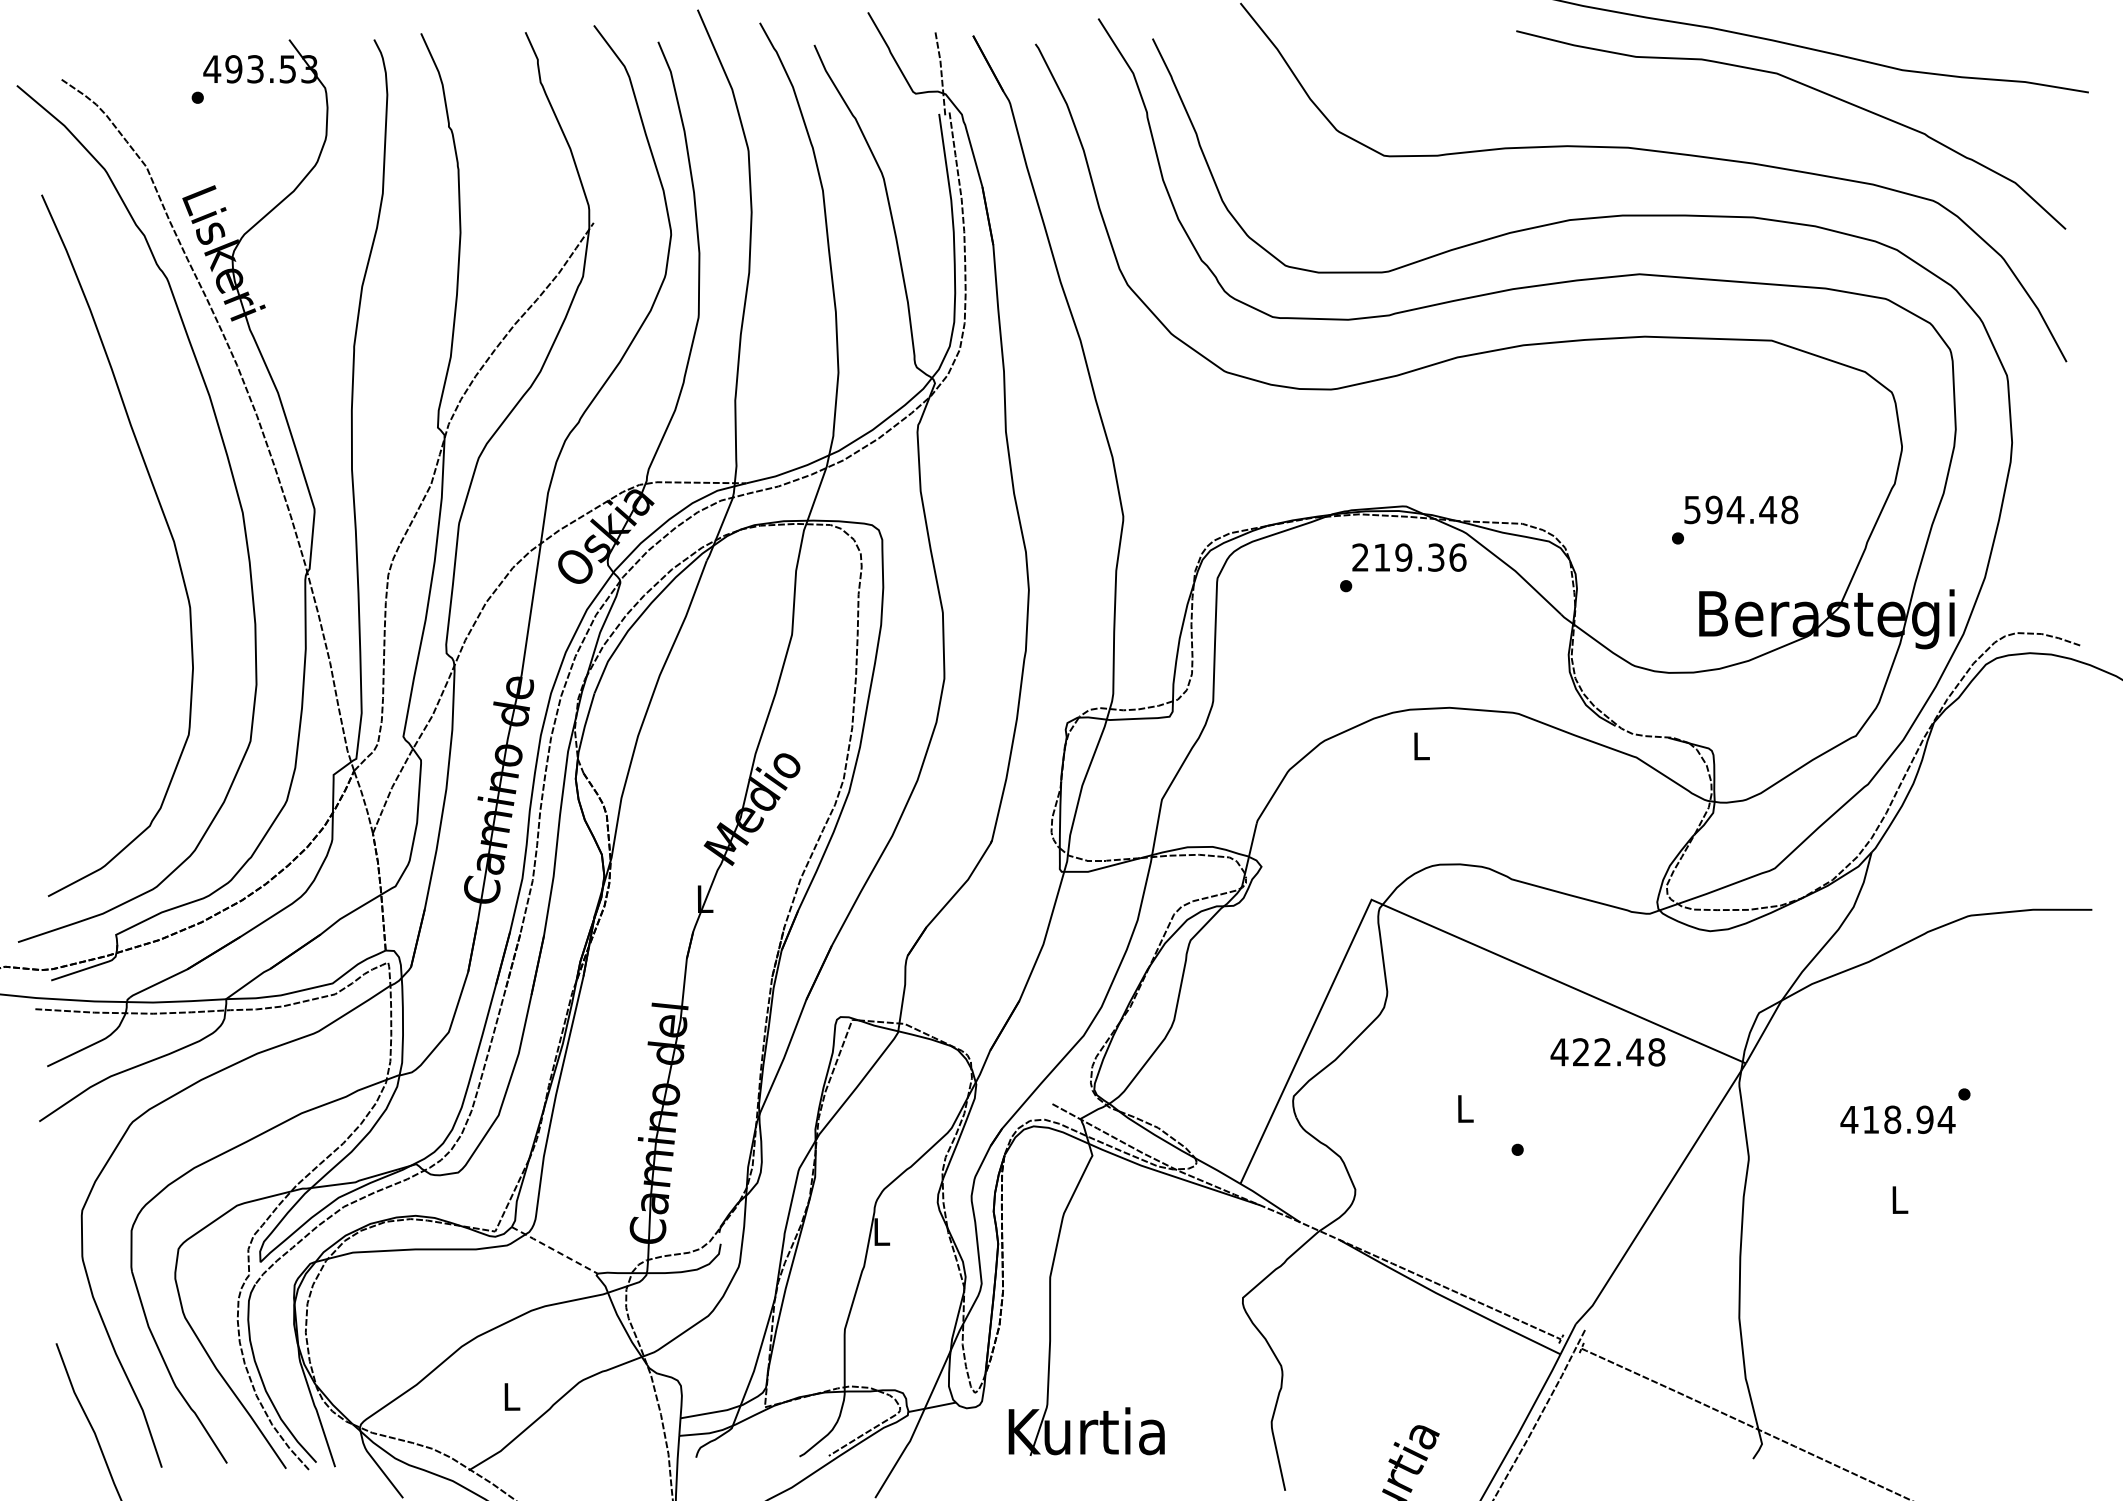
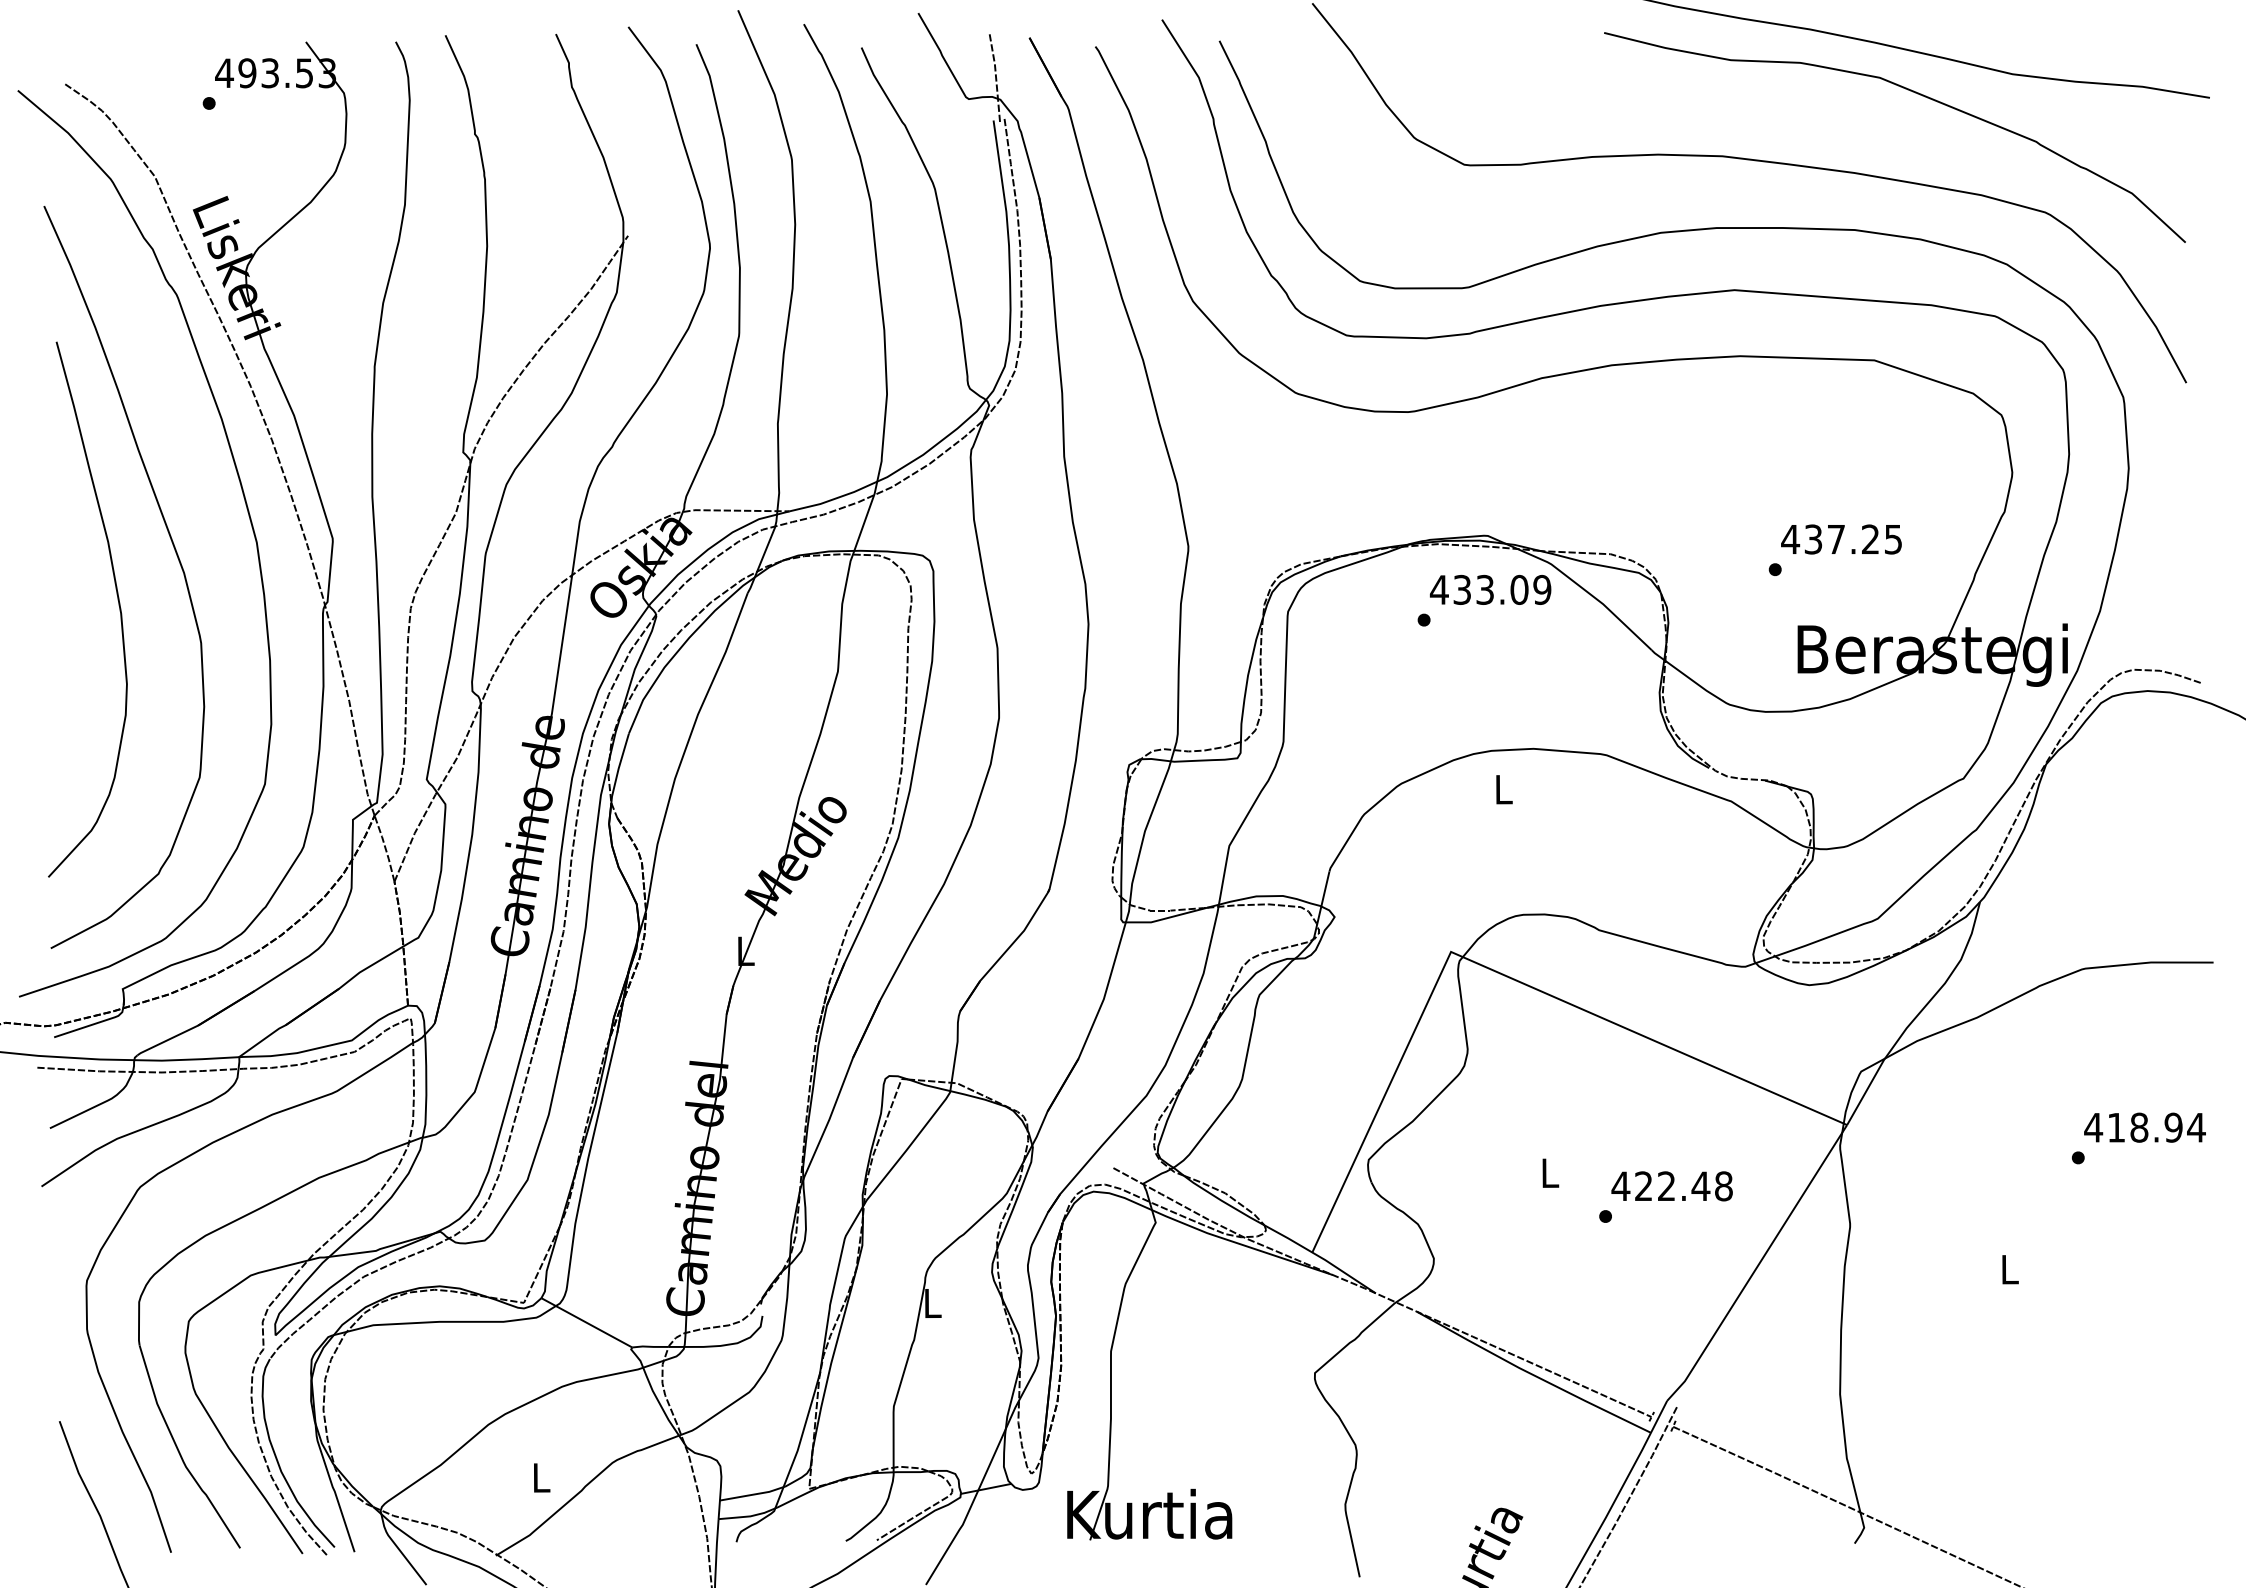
text: (1740, 509) -> (1841, 539), 594.48 -> 437.25
text: (1408, 557) -> (1490, 589), 219.36 -> 433.09
curve: (112, 572) -> (118, 605), added
text: (1607, 1052) -> (1671, 1186), moved
text: (1897, 1119) -> (2144, 1127), moved
line: (554, 1250) -> (586, 1322), dashed -> solid

